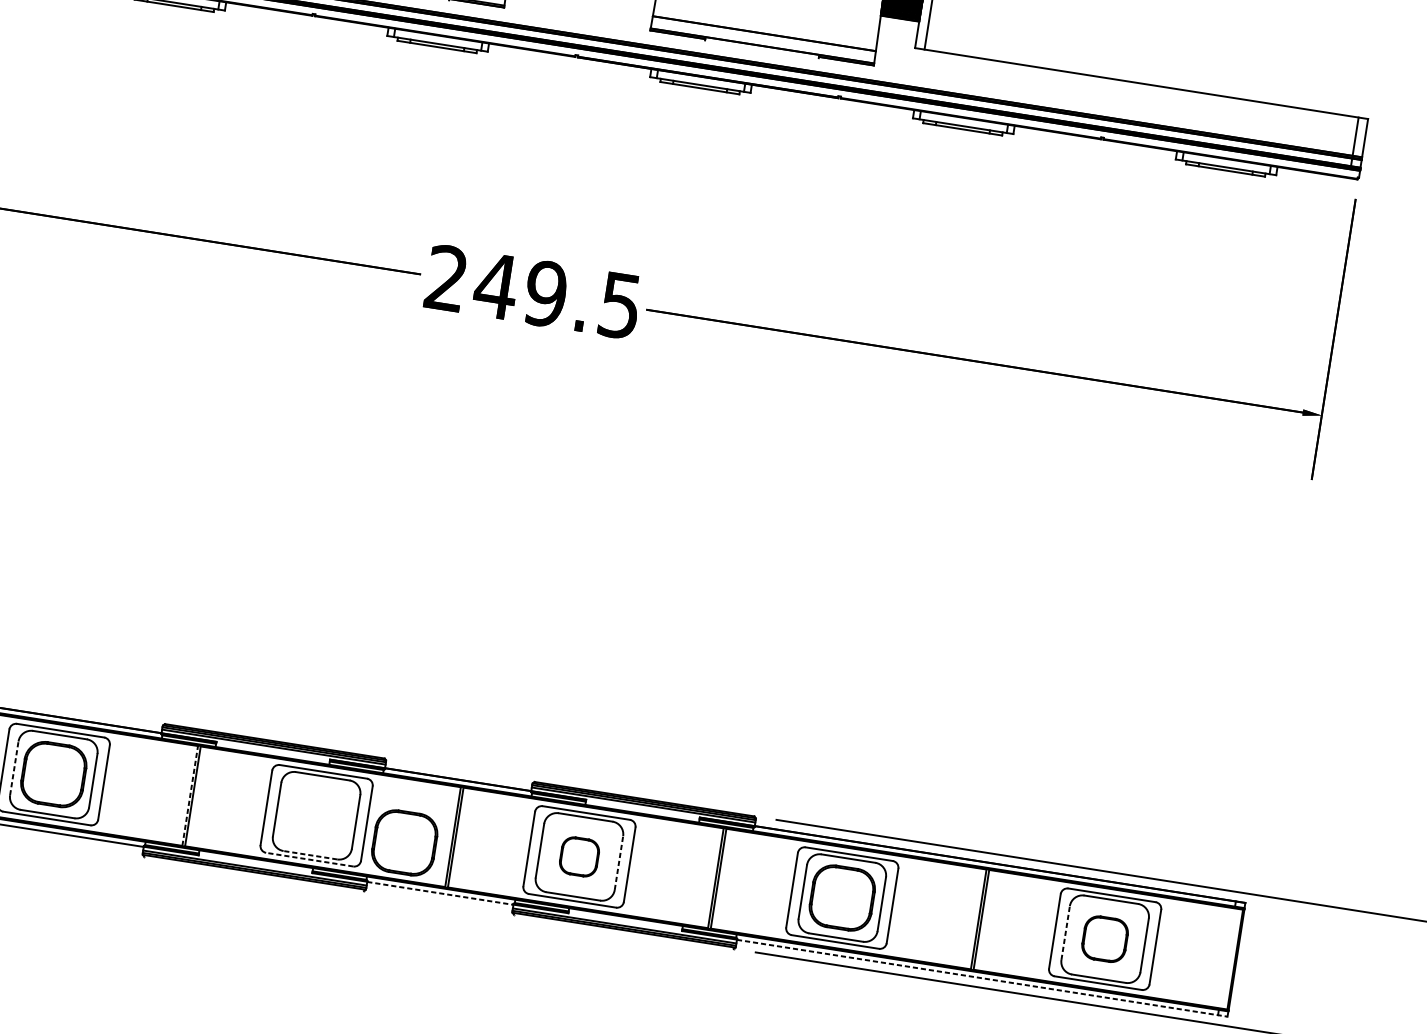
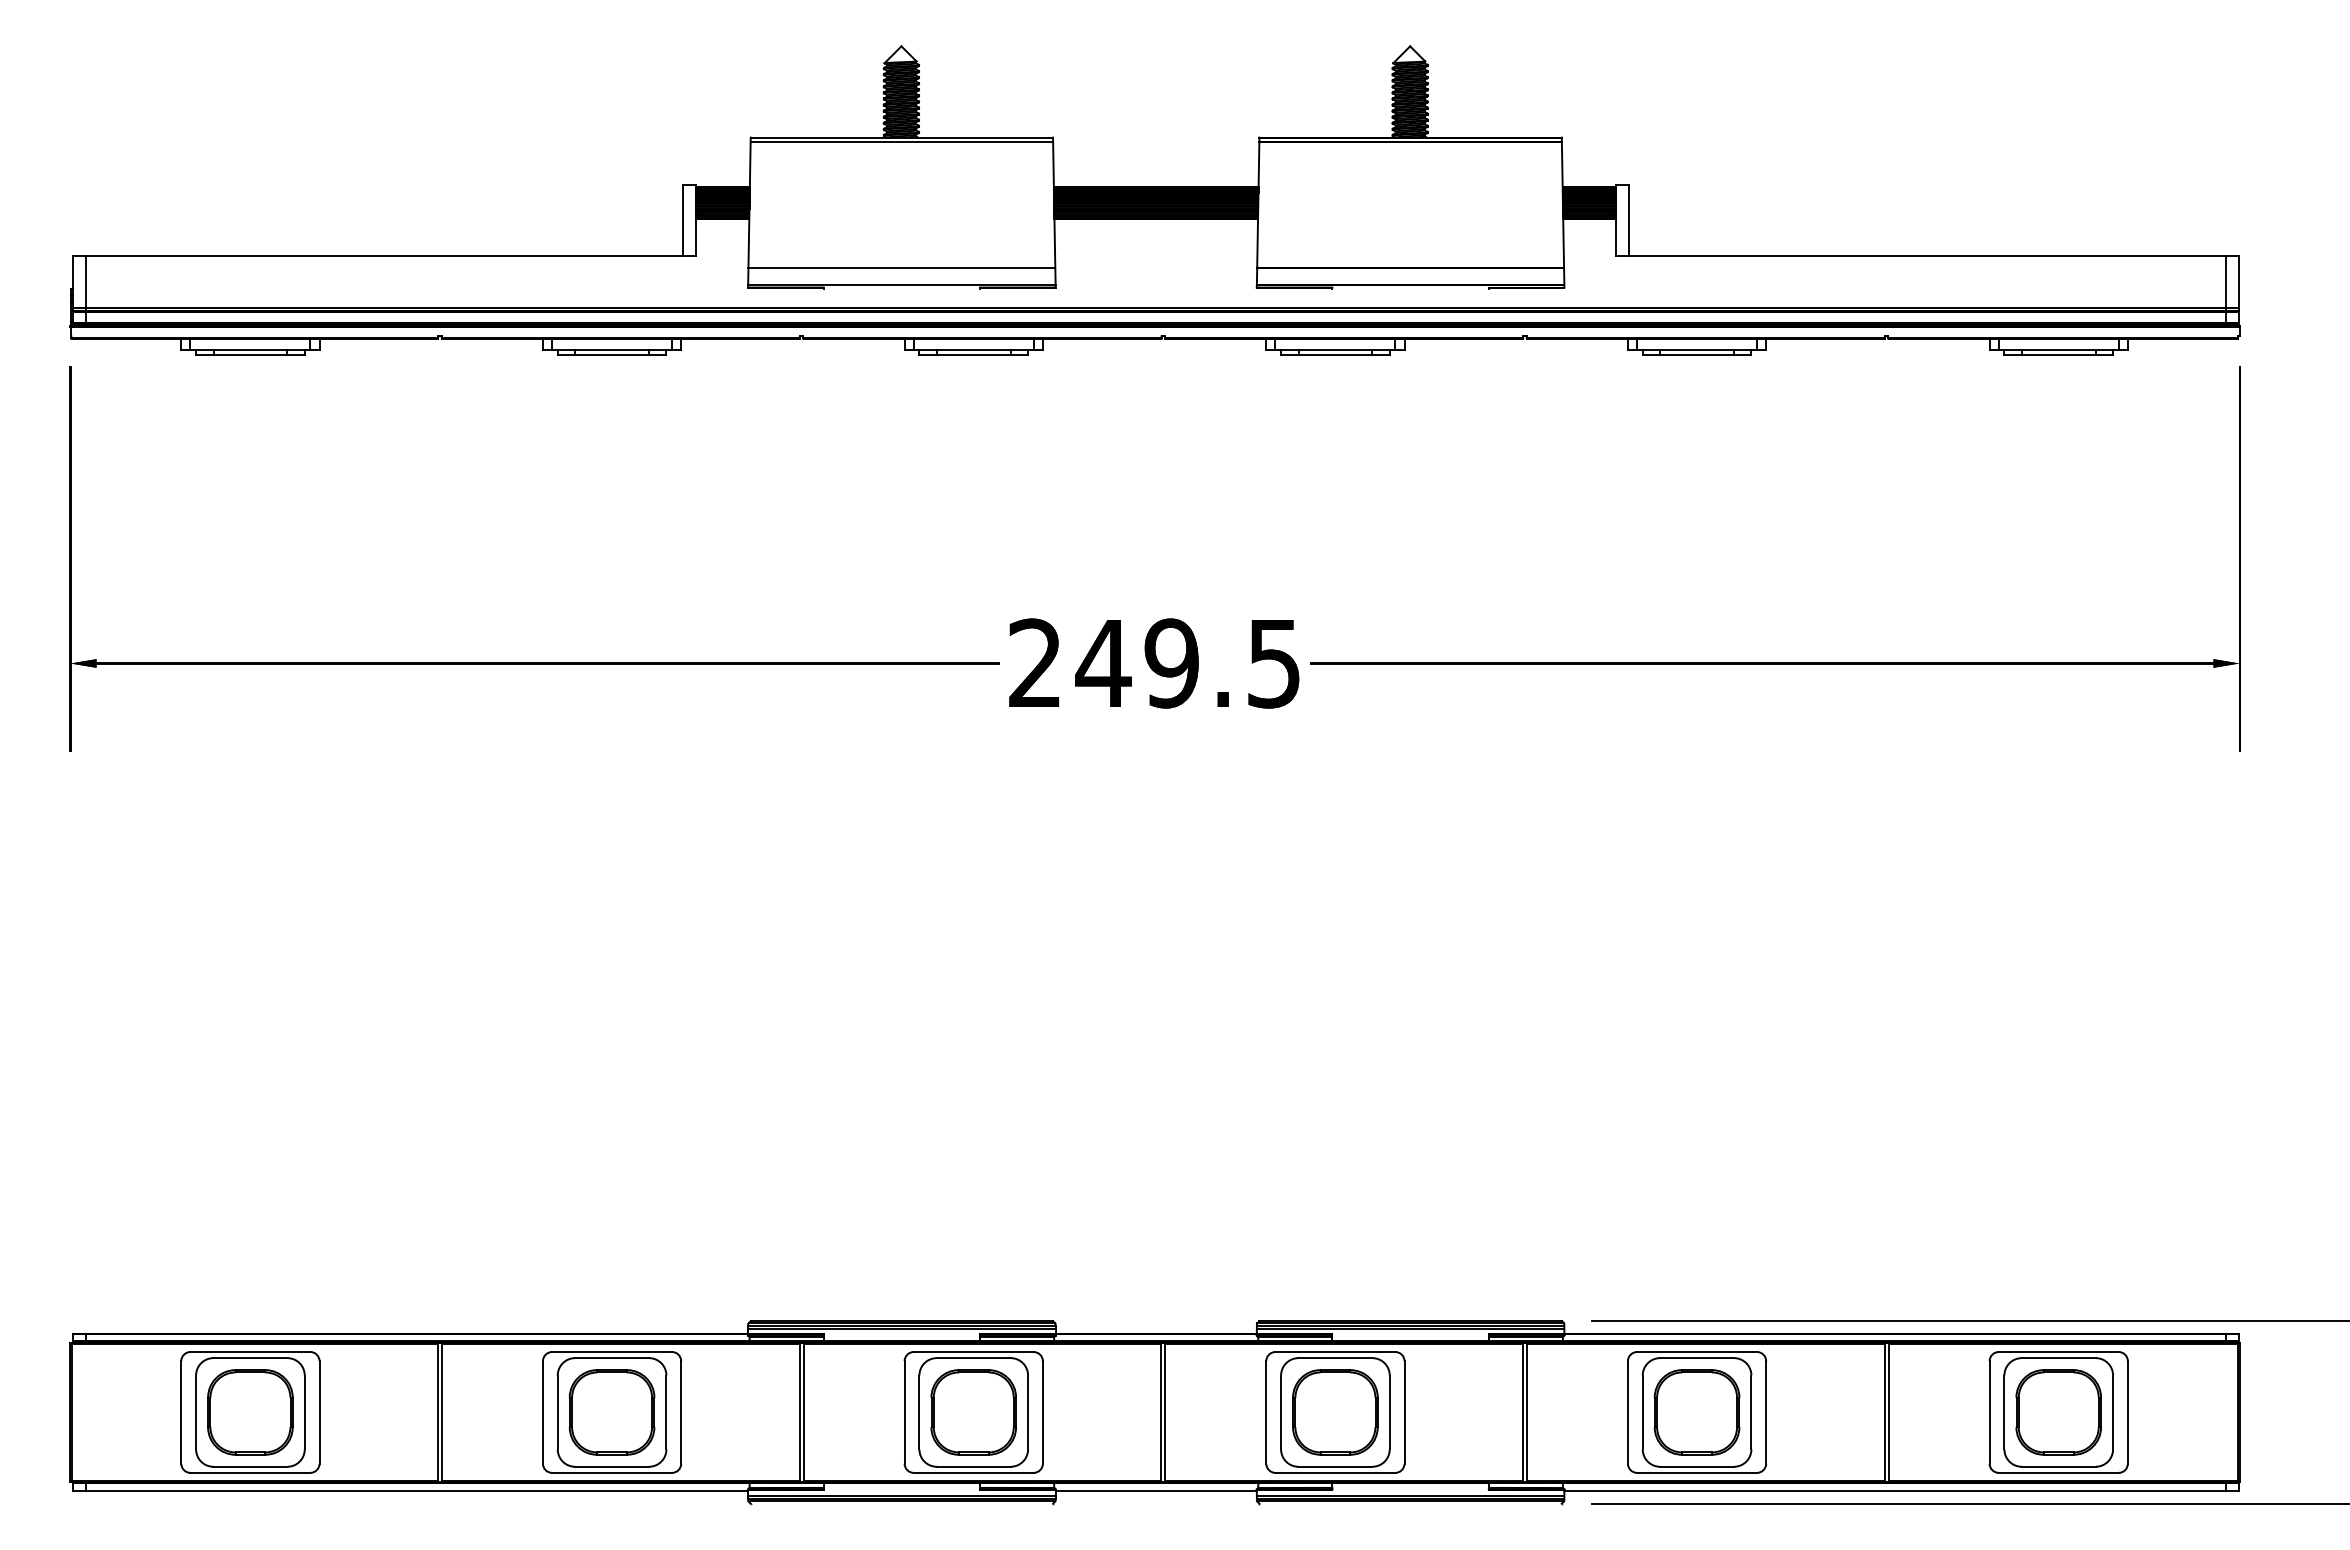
line: (14, 768) -> (557, 1412), dashed -> solid
line: (190, 795) -> (799, 1412), dashed -> solid
part: (404, 842) -> (973, 1412), moved
line: (310, 855) -> (973, 1466), dashed -> solid
part: (579, 856) -> (1335, 1412), size x1.67
line: (309, 859) -> (973, 1472), dashed -> solid
line: (618, 863) -> (1389, 1412), dashed -> solid
line: (440, 893) -> (1156, 1490), dashed -> solid
line: (1065, 933) -> (2004, 1412), dashed -> solid
part: (1104, 939) -> (2058, 1412), size x1.43
line: (982, 978) -> (1902, 1490), dashed -> solid

